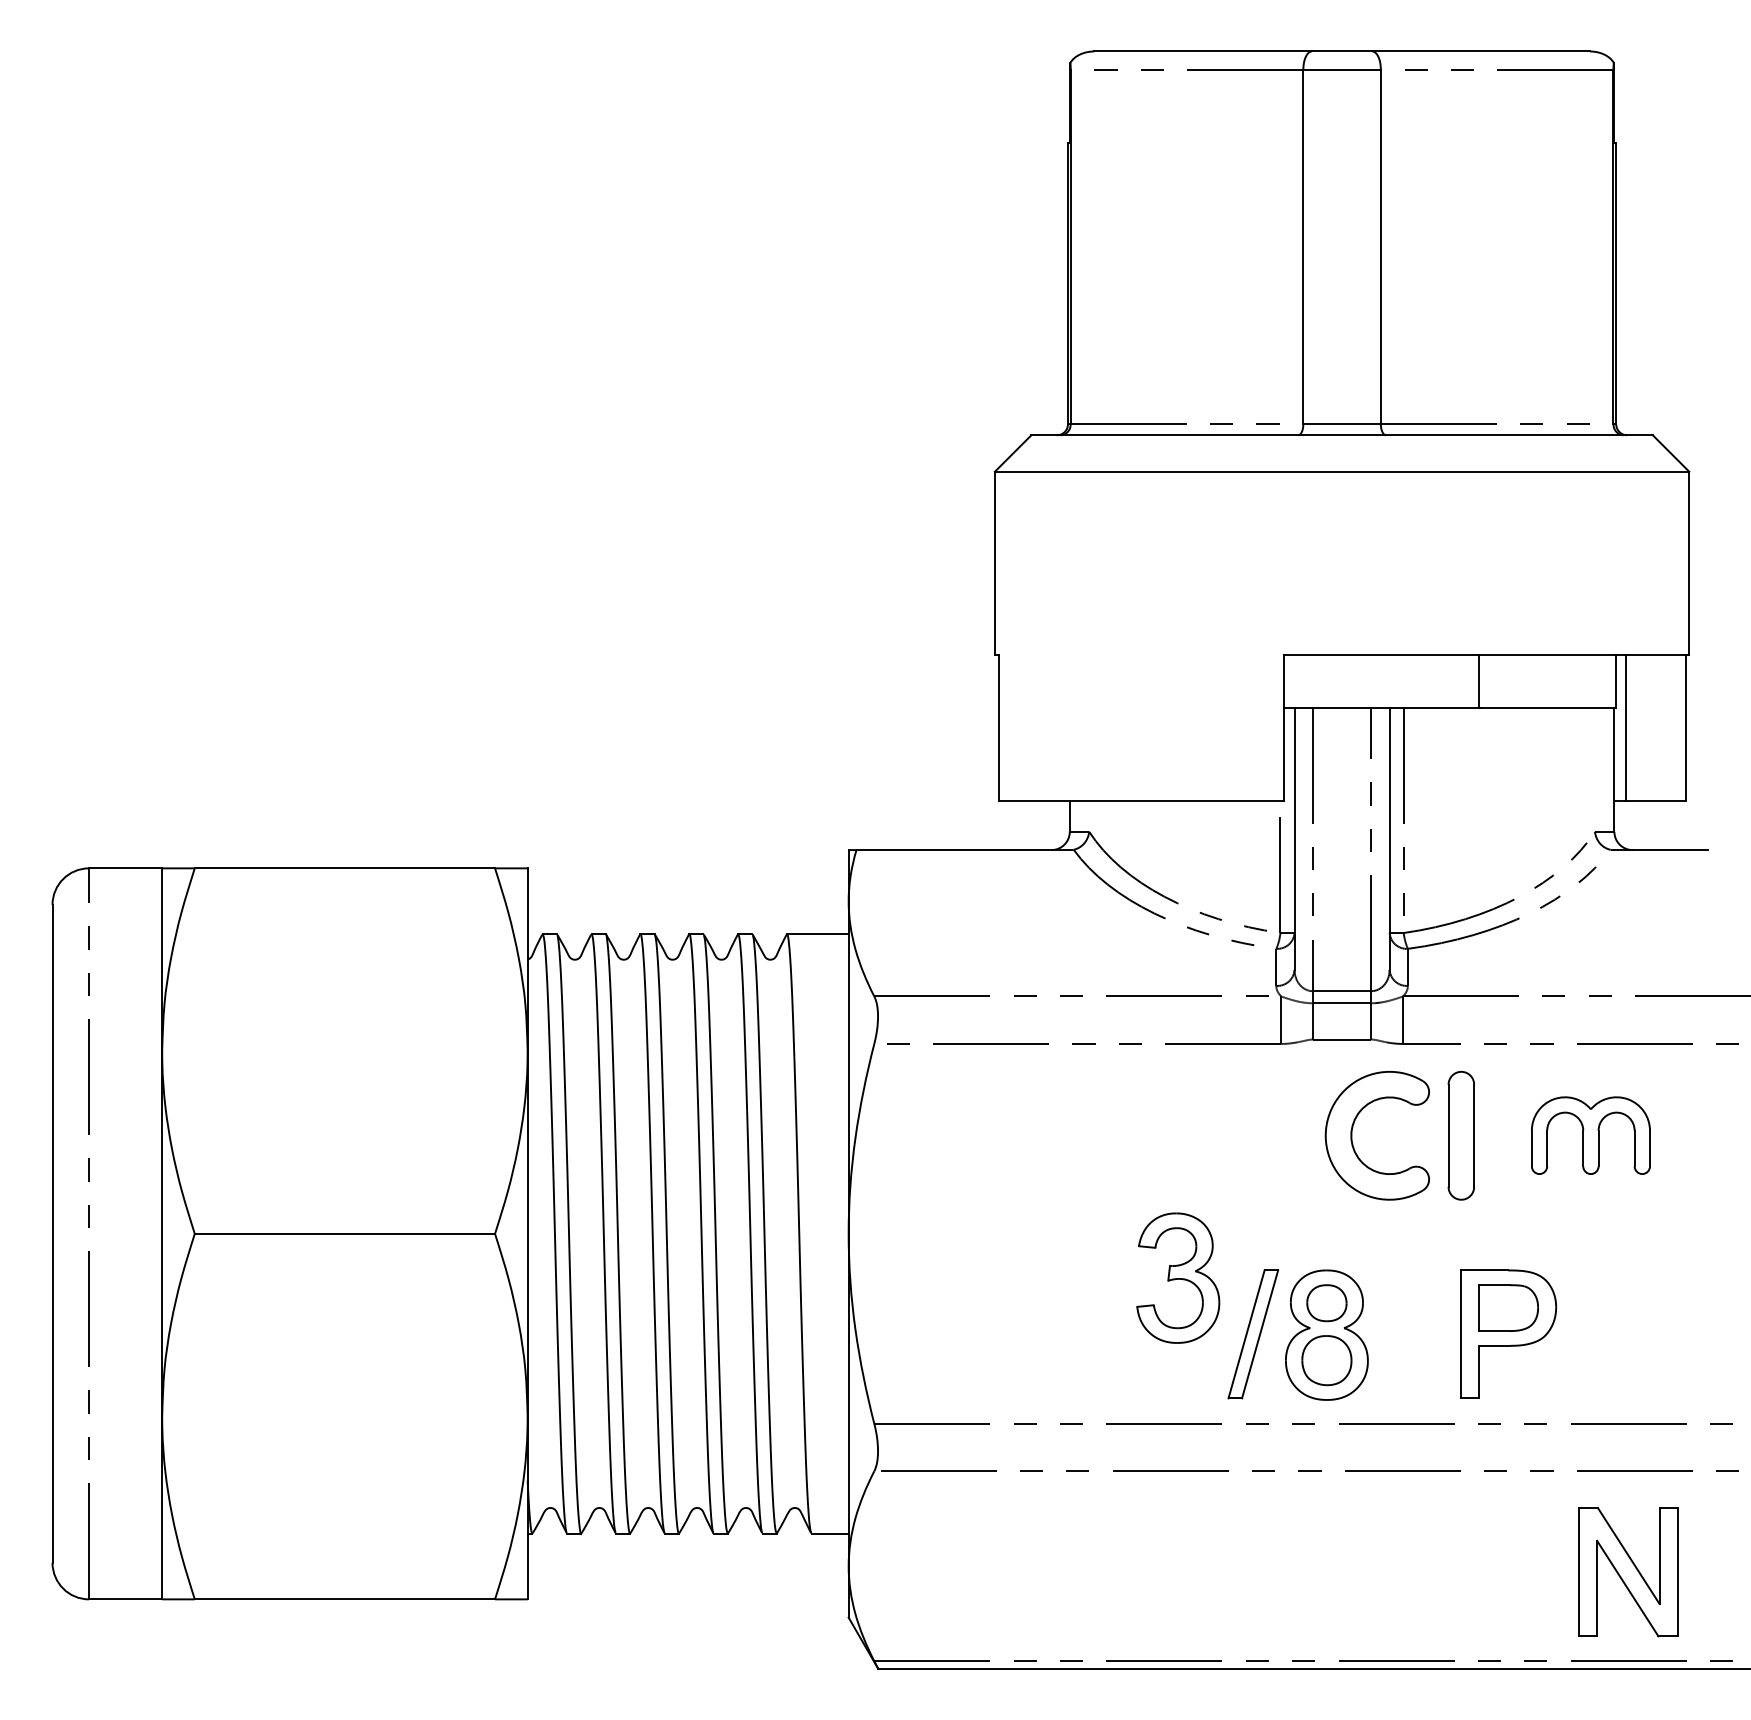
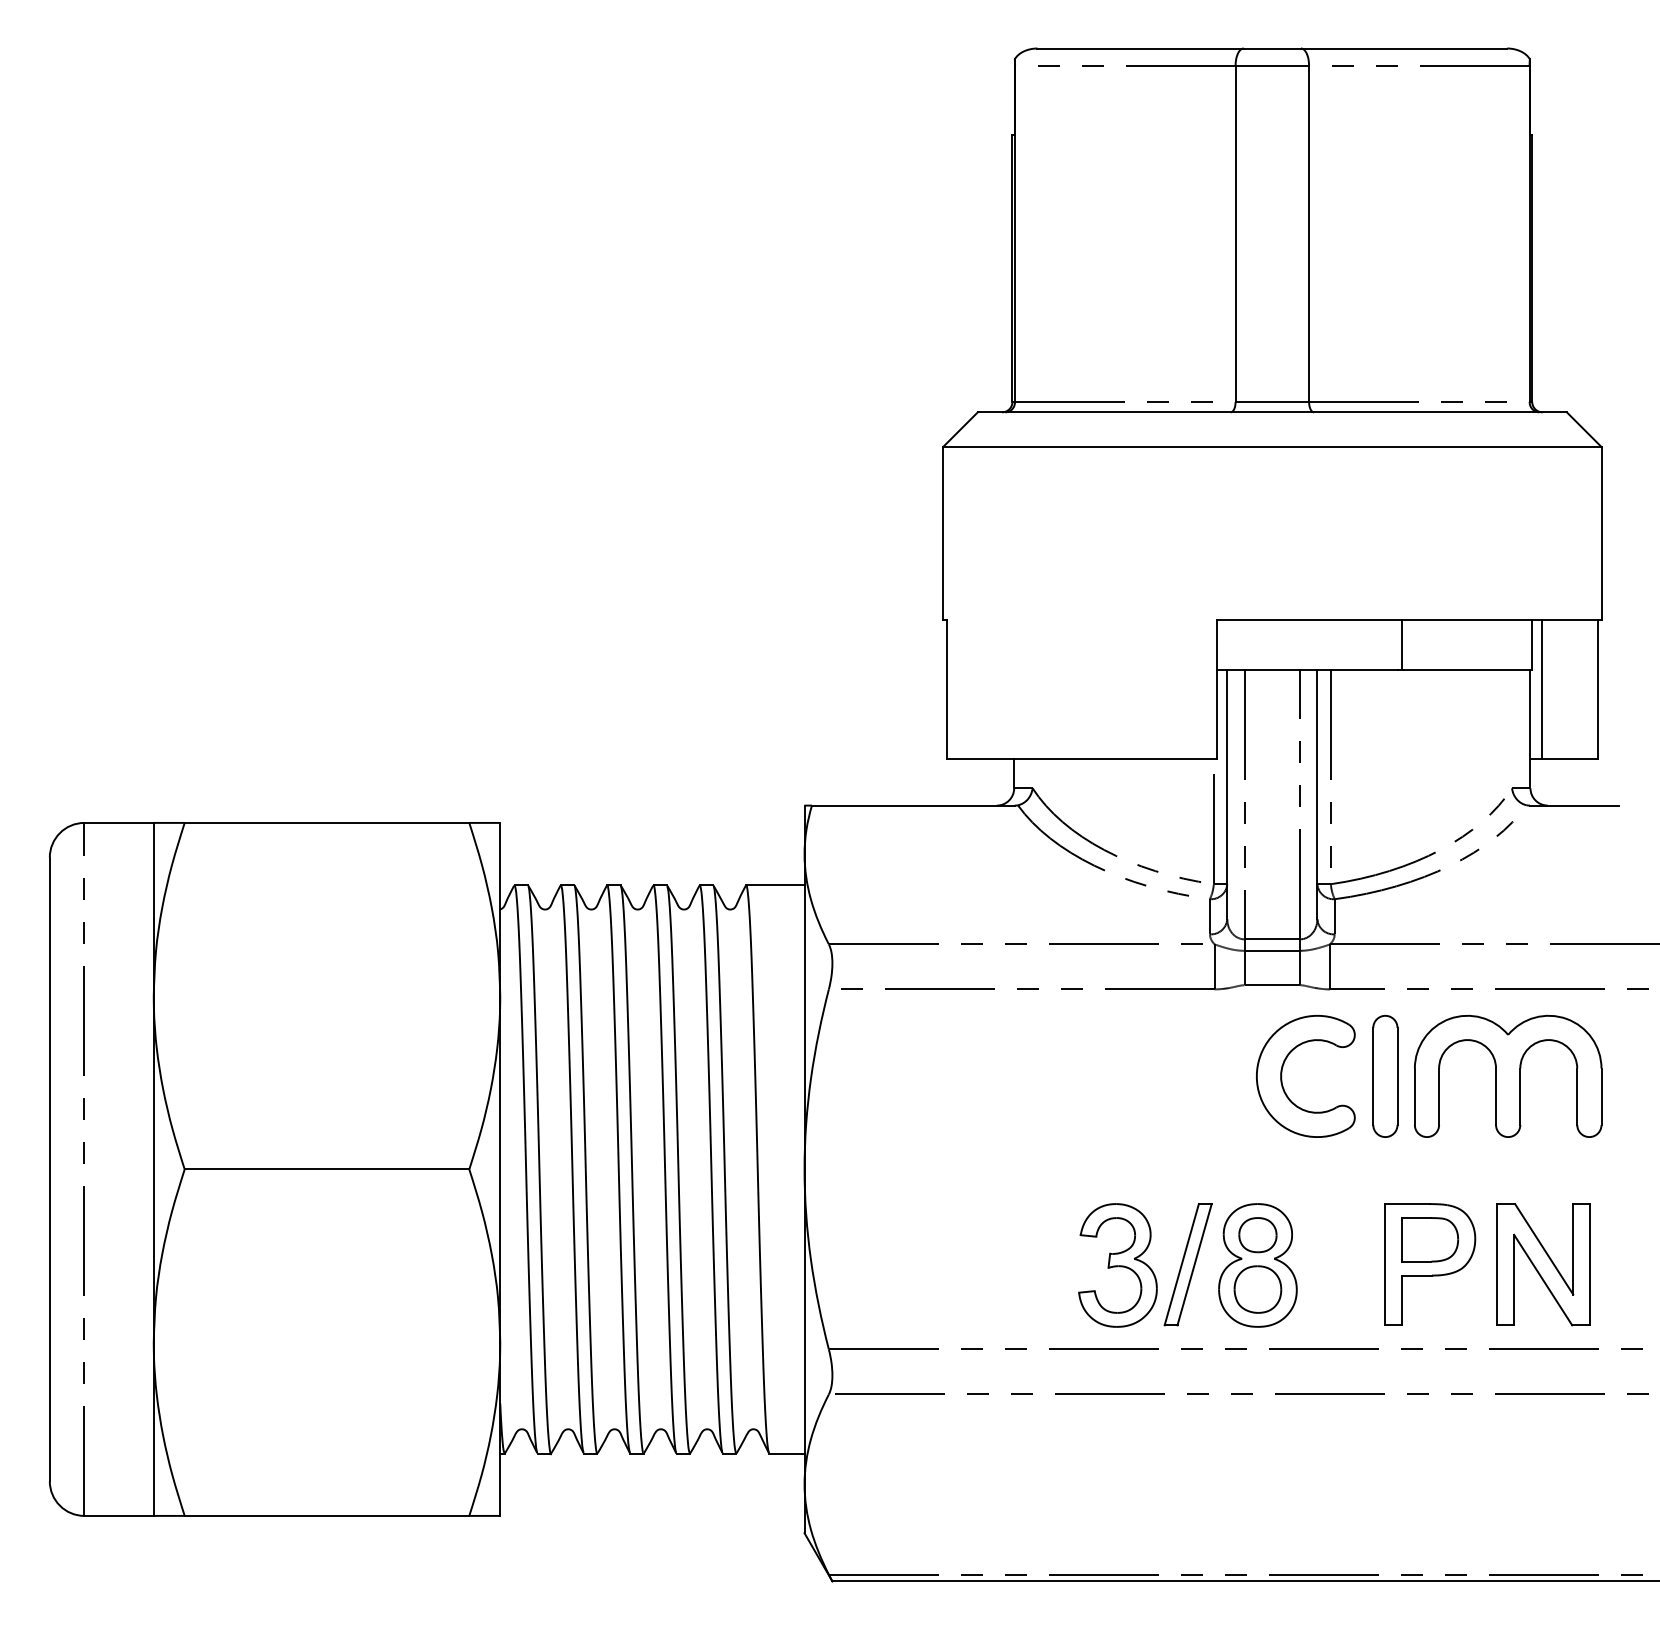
part: (1590, 1135) -> (1507, 1076), size x1.67
part: (1178, 1277) -> (1118, 1264), moved
part: (1628, 1572) -> (1543, 1264), moved

